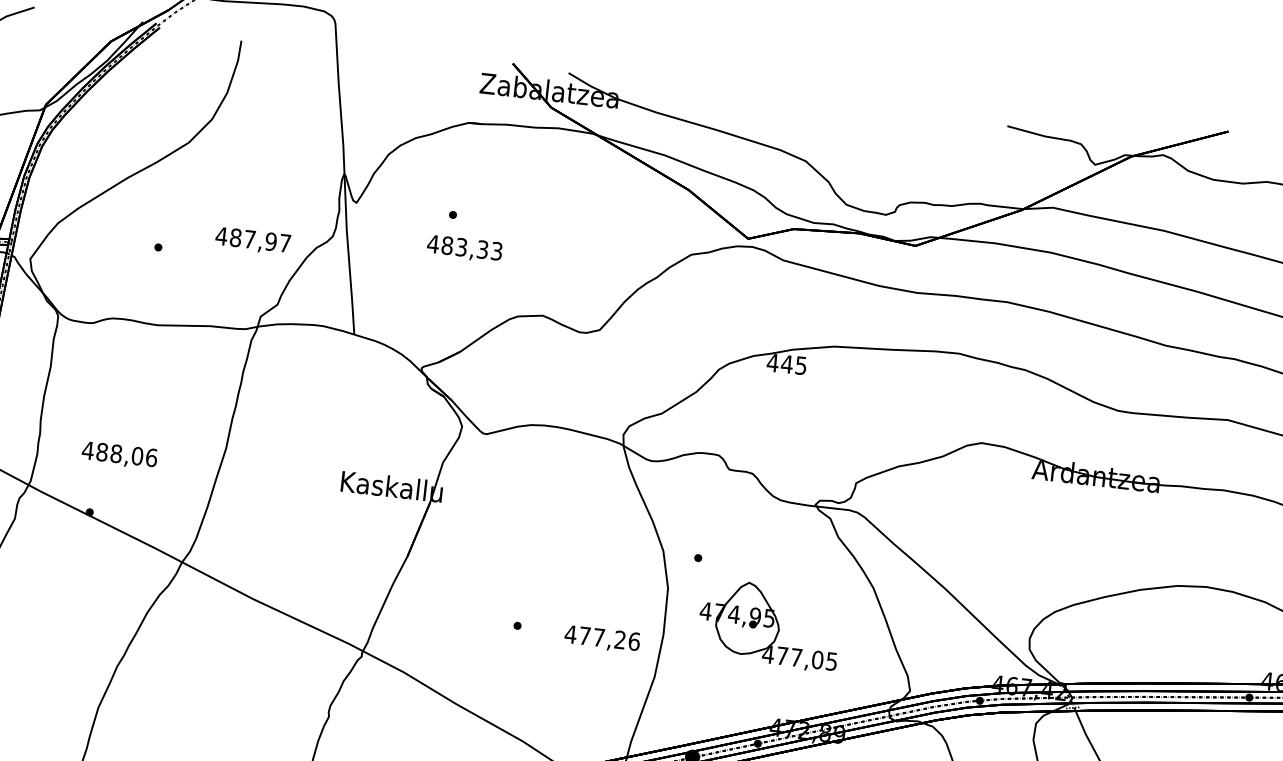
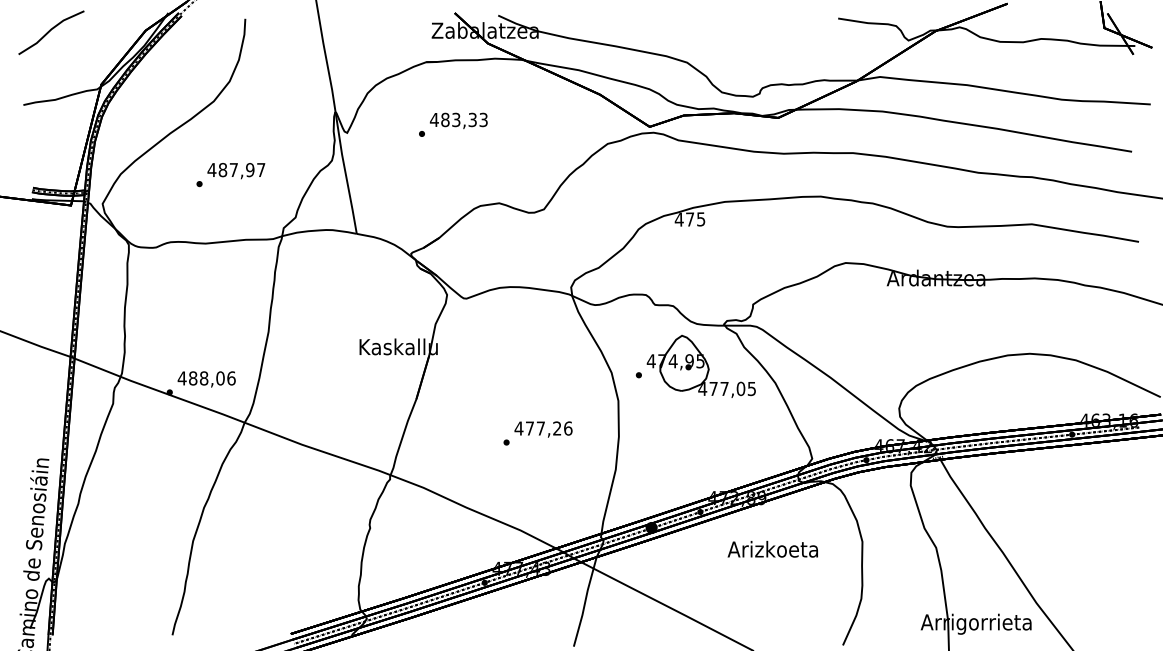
text: (253, 241) -> (236, 171), moved
text: (464, 248) -> (458, 120), moved
text: (786, 364) -> (689, 219), 445 -> 475
text: (119, 455) -> (206, 379), moved
part: (768, 623) -> (700, 365), moved
text: (602, 639) -> (543, 429), moved

